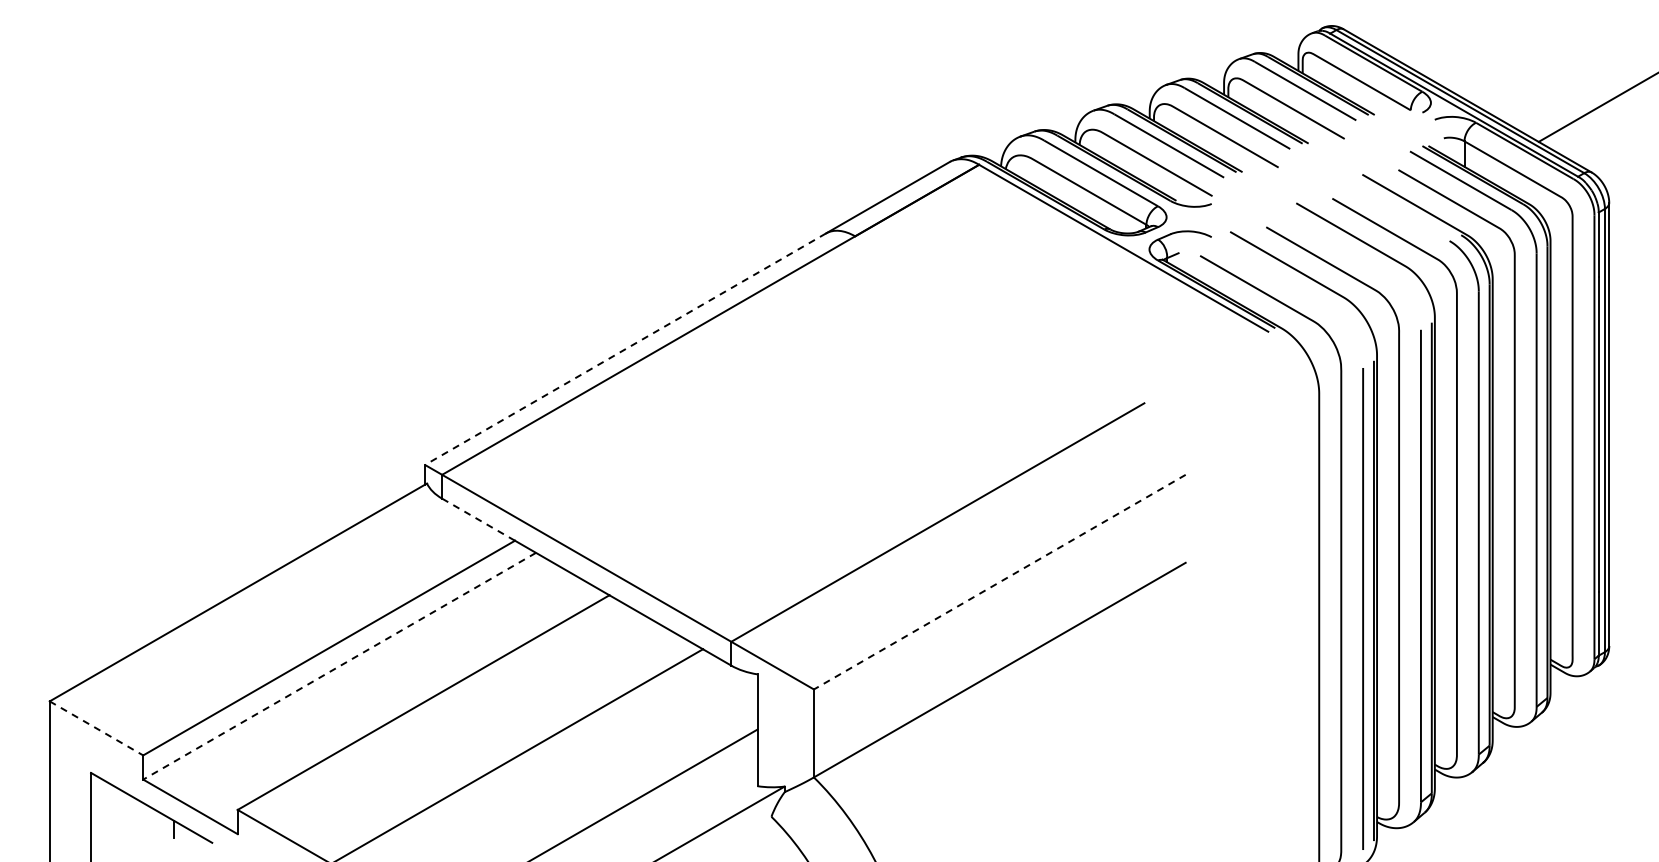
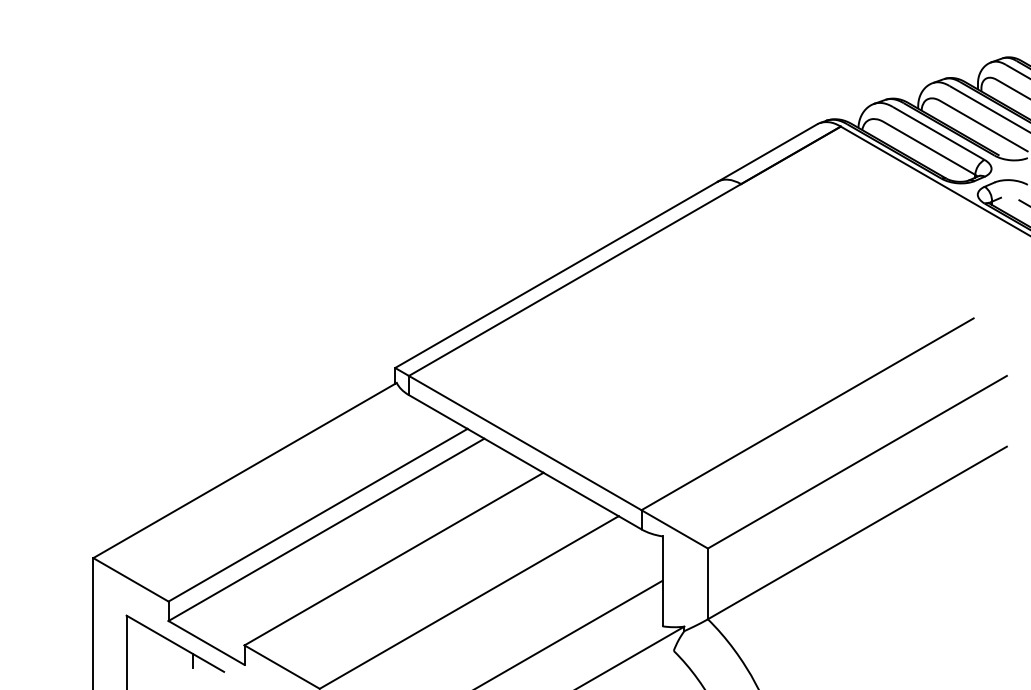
line: (625, 349) -> (556, 275), dashed -> solid
line: (479, 519) -> (438, 411), dashed -> solid
line: (999, 582) -> (857, 462), dashed -> solid
line: (339, 666) -> (326, 530), dashed -> solid
line: (96, 728) -> (130, 579), dashed -> solid

